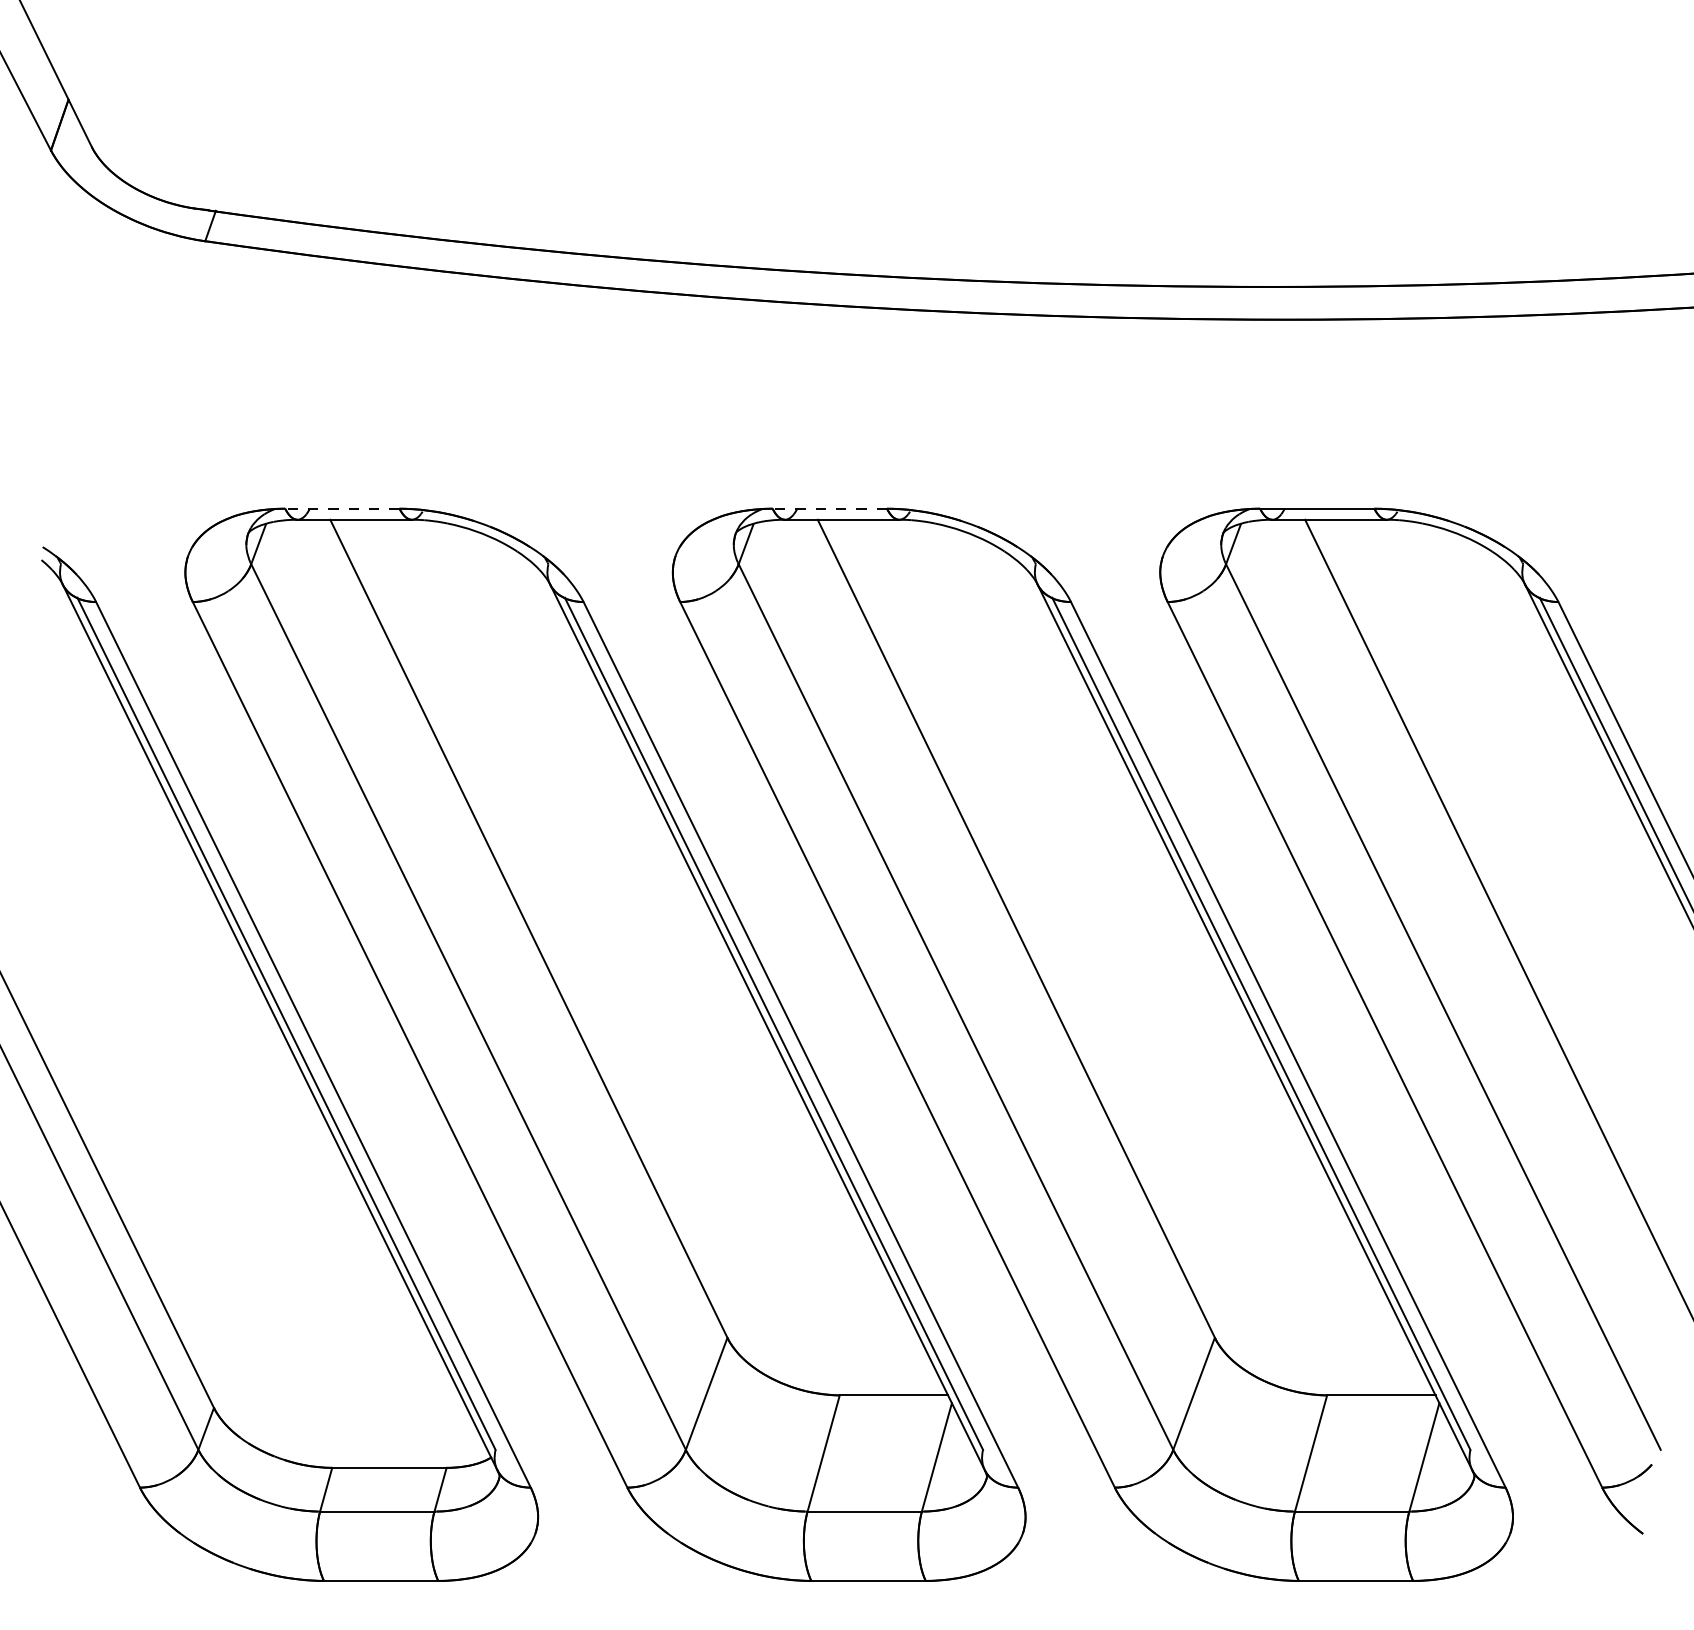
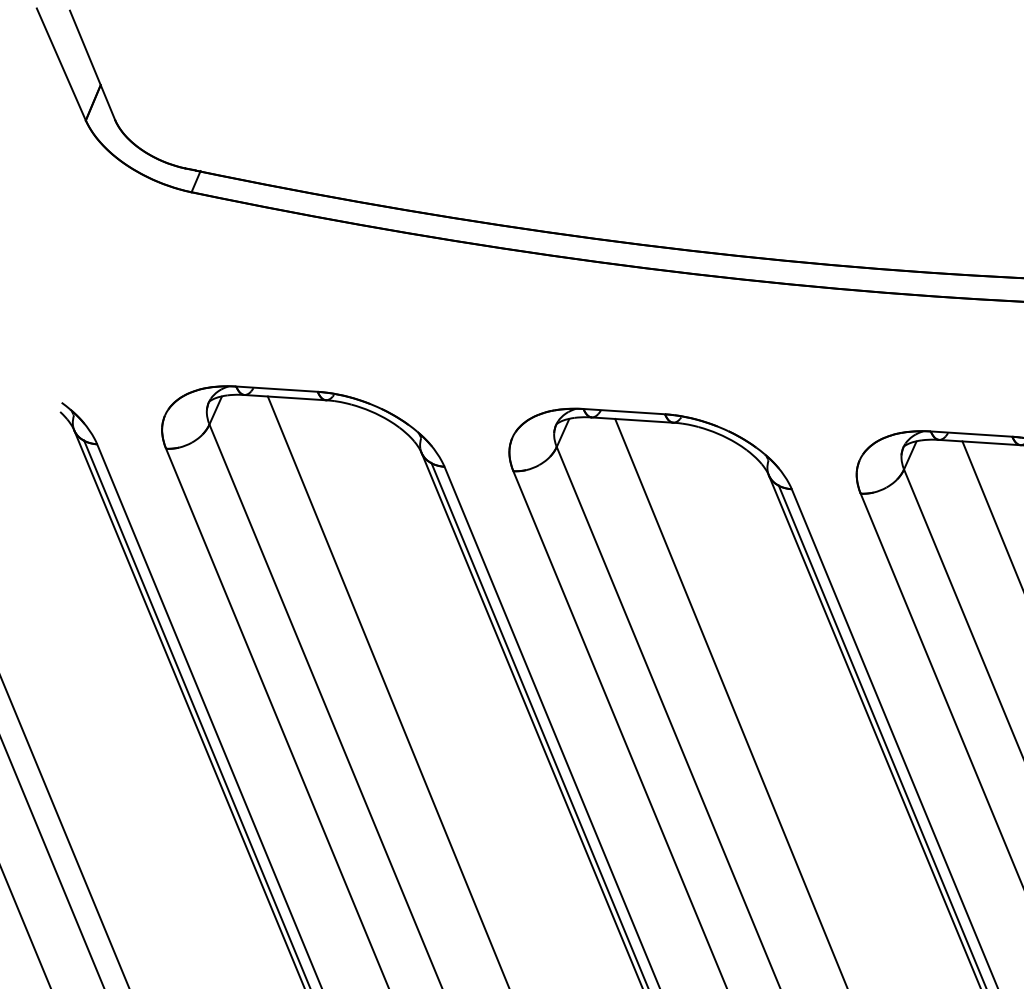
line: (341, 508) -> (276, 388), dashed -> solid
line: (829, 508) -> (624, 411), dashed -> solid

